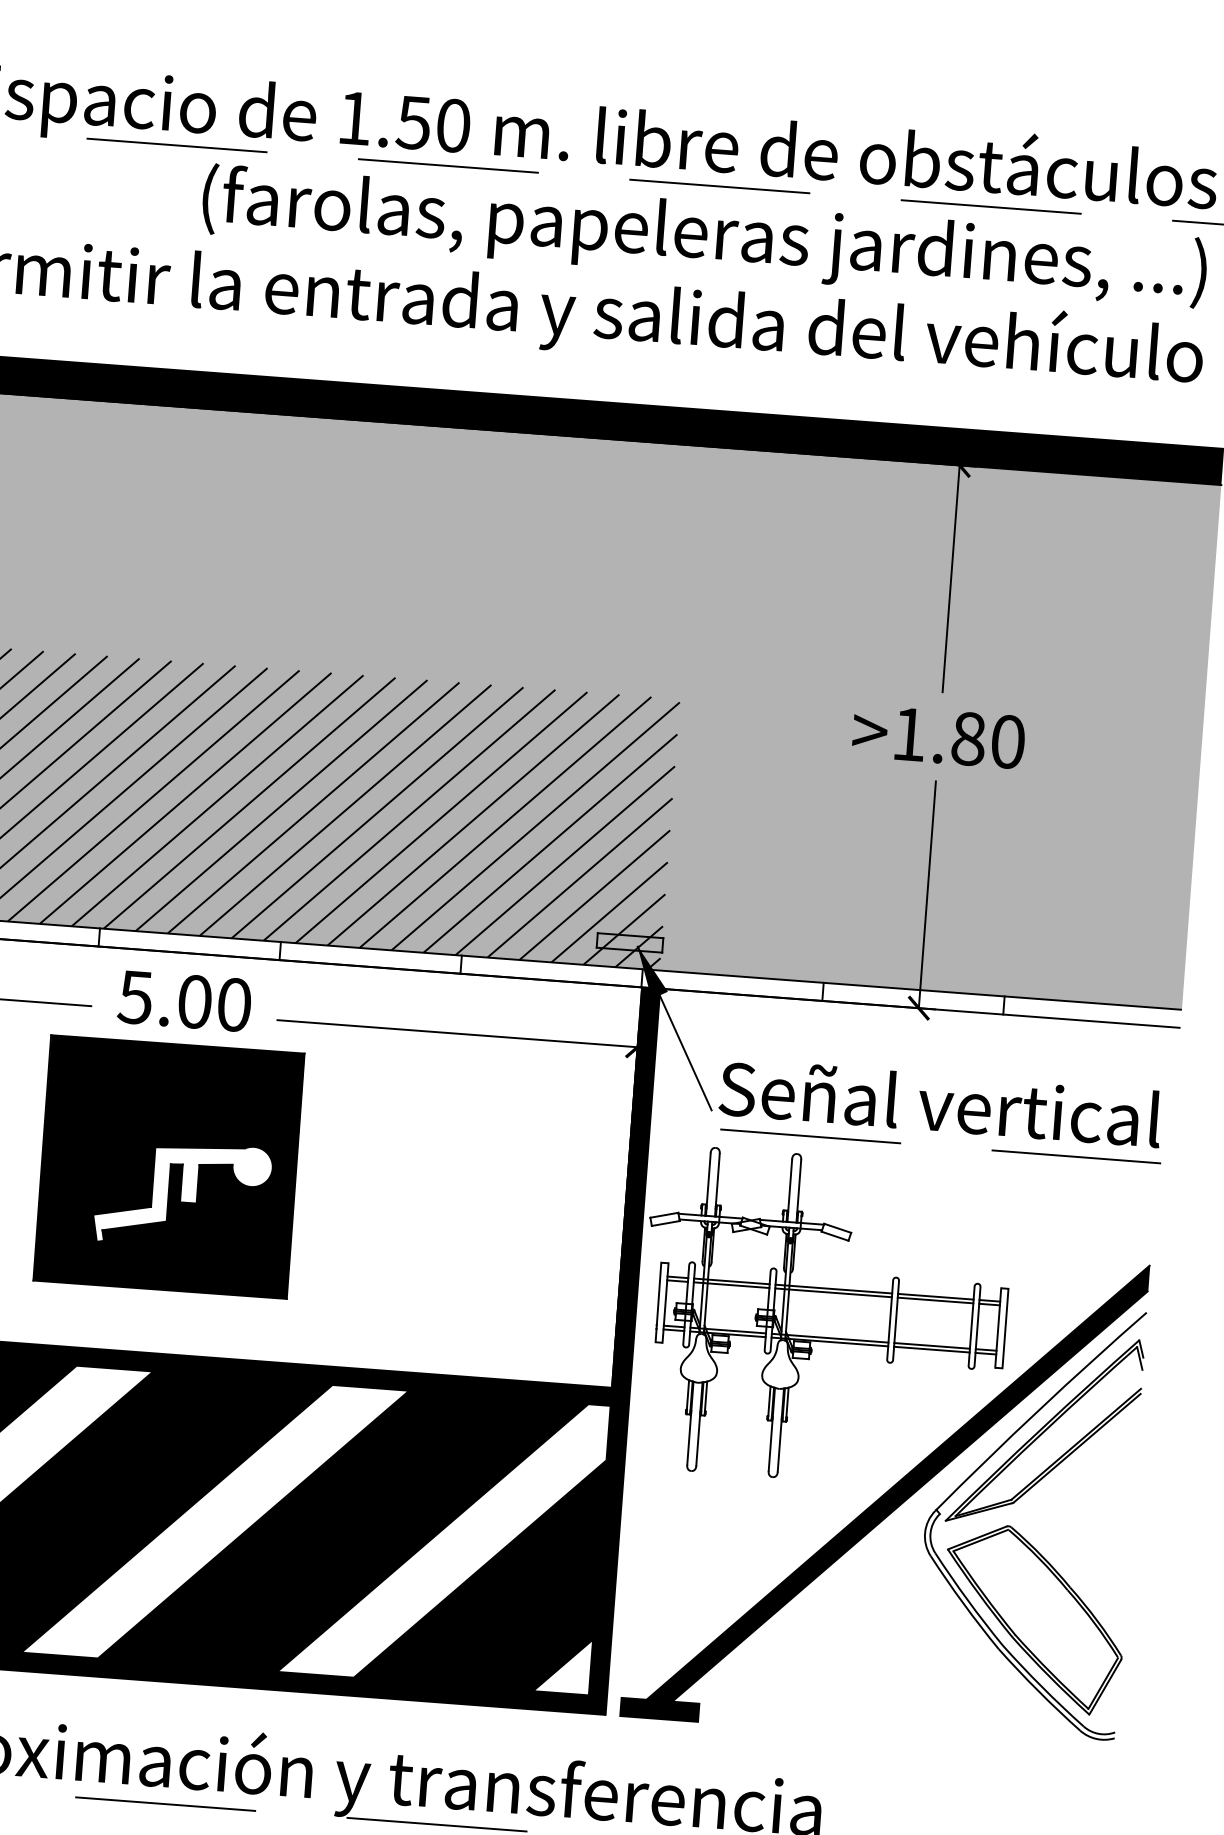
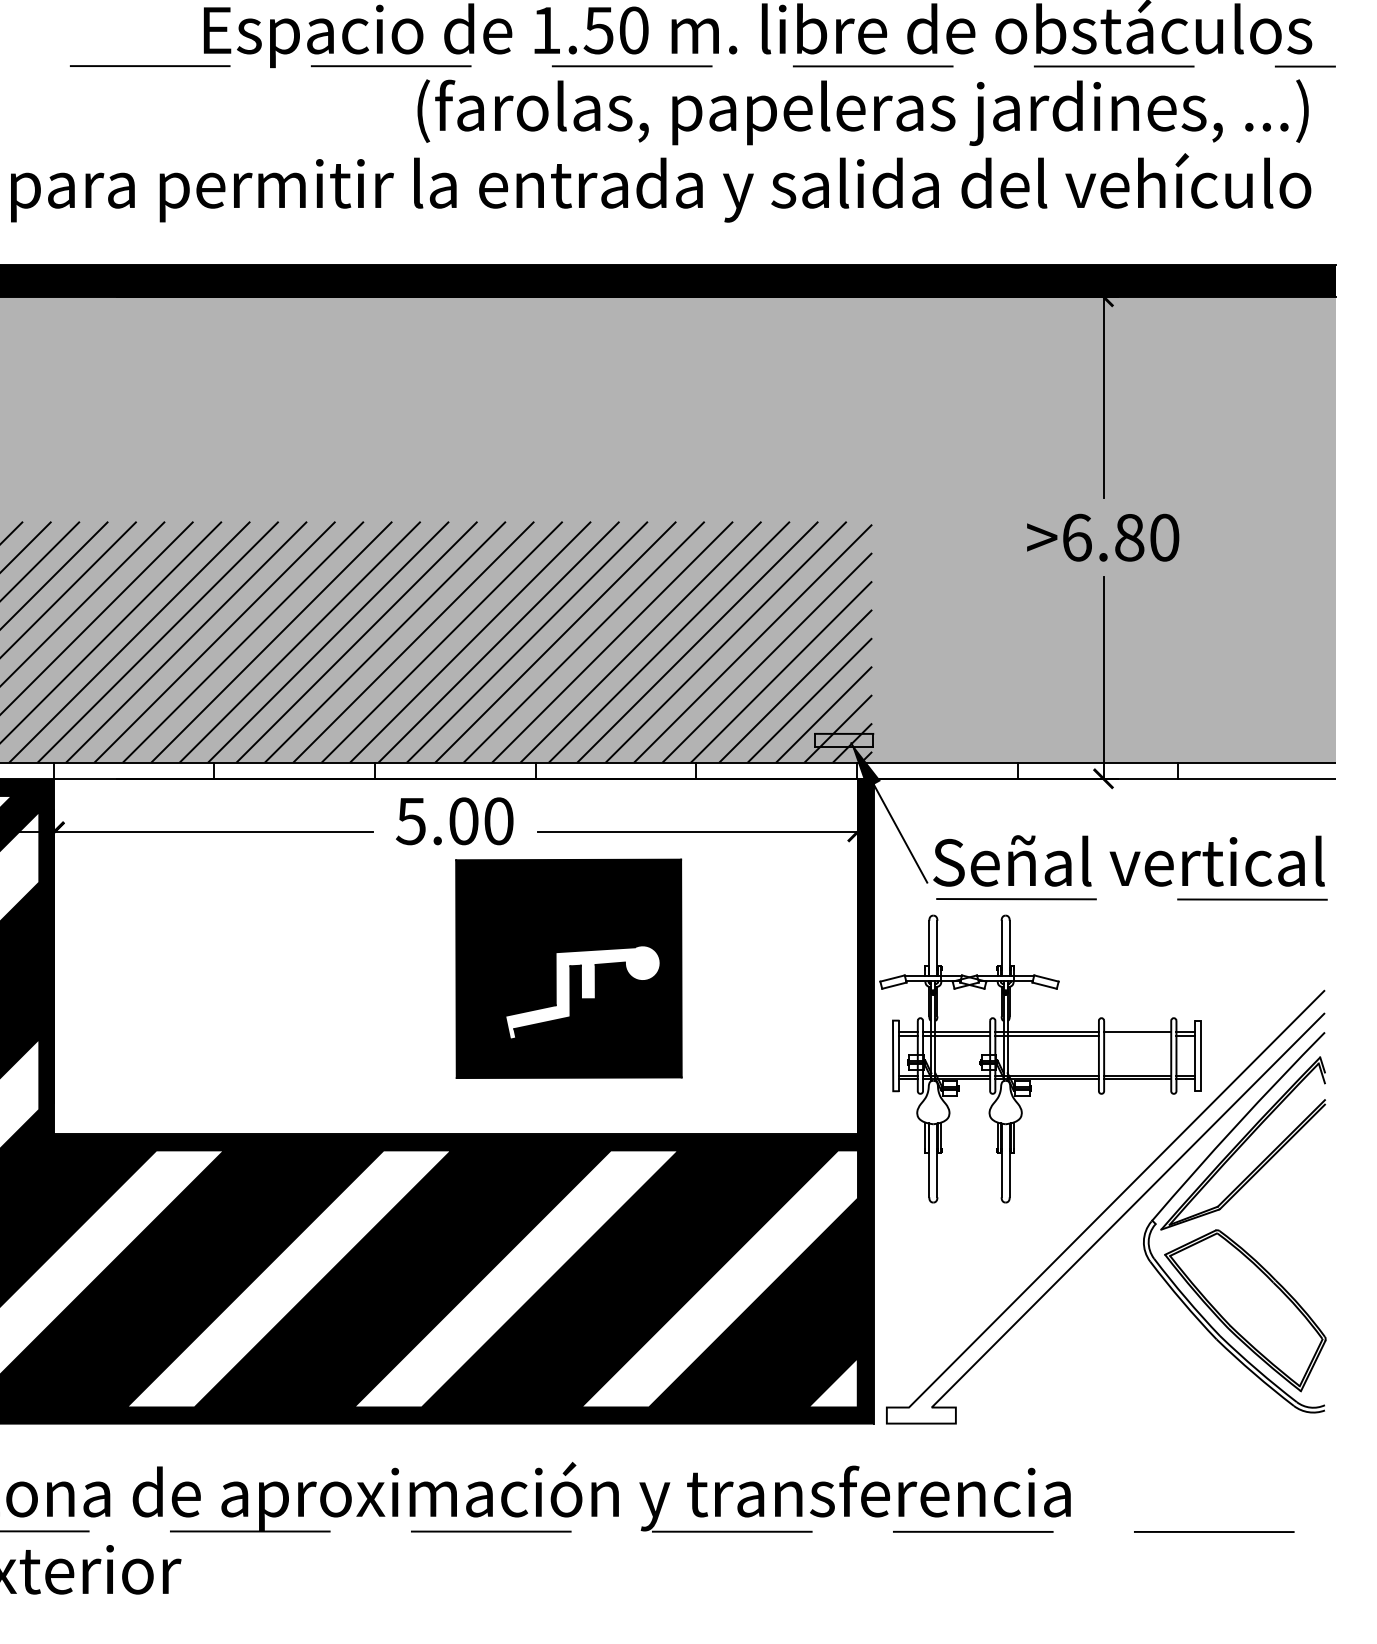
text: (909, 734) -> (1077, 537), >1.80 -> >6.80
part: (168, 1166) -> (568, 968), moved
line: (935, 1300) -> (1137, 1035), removed
fill: (884, 1490) -> (1105, 1206), removed

